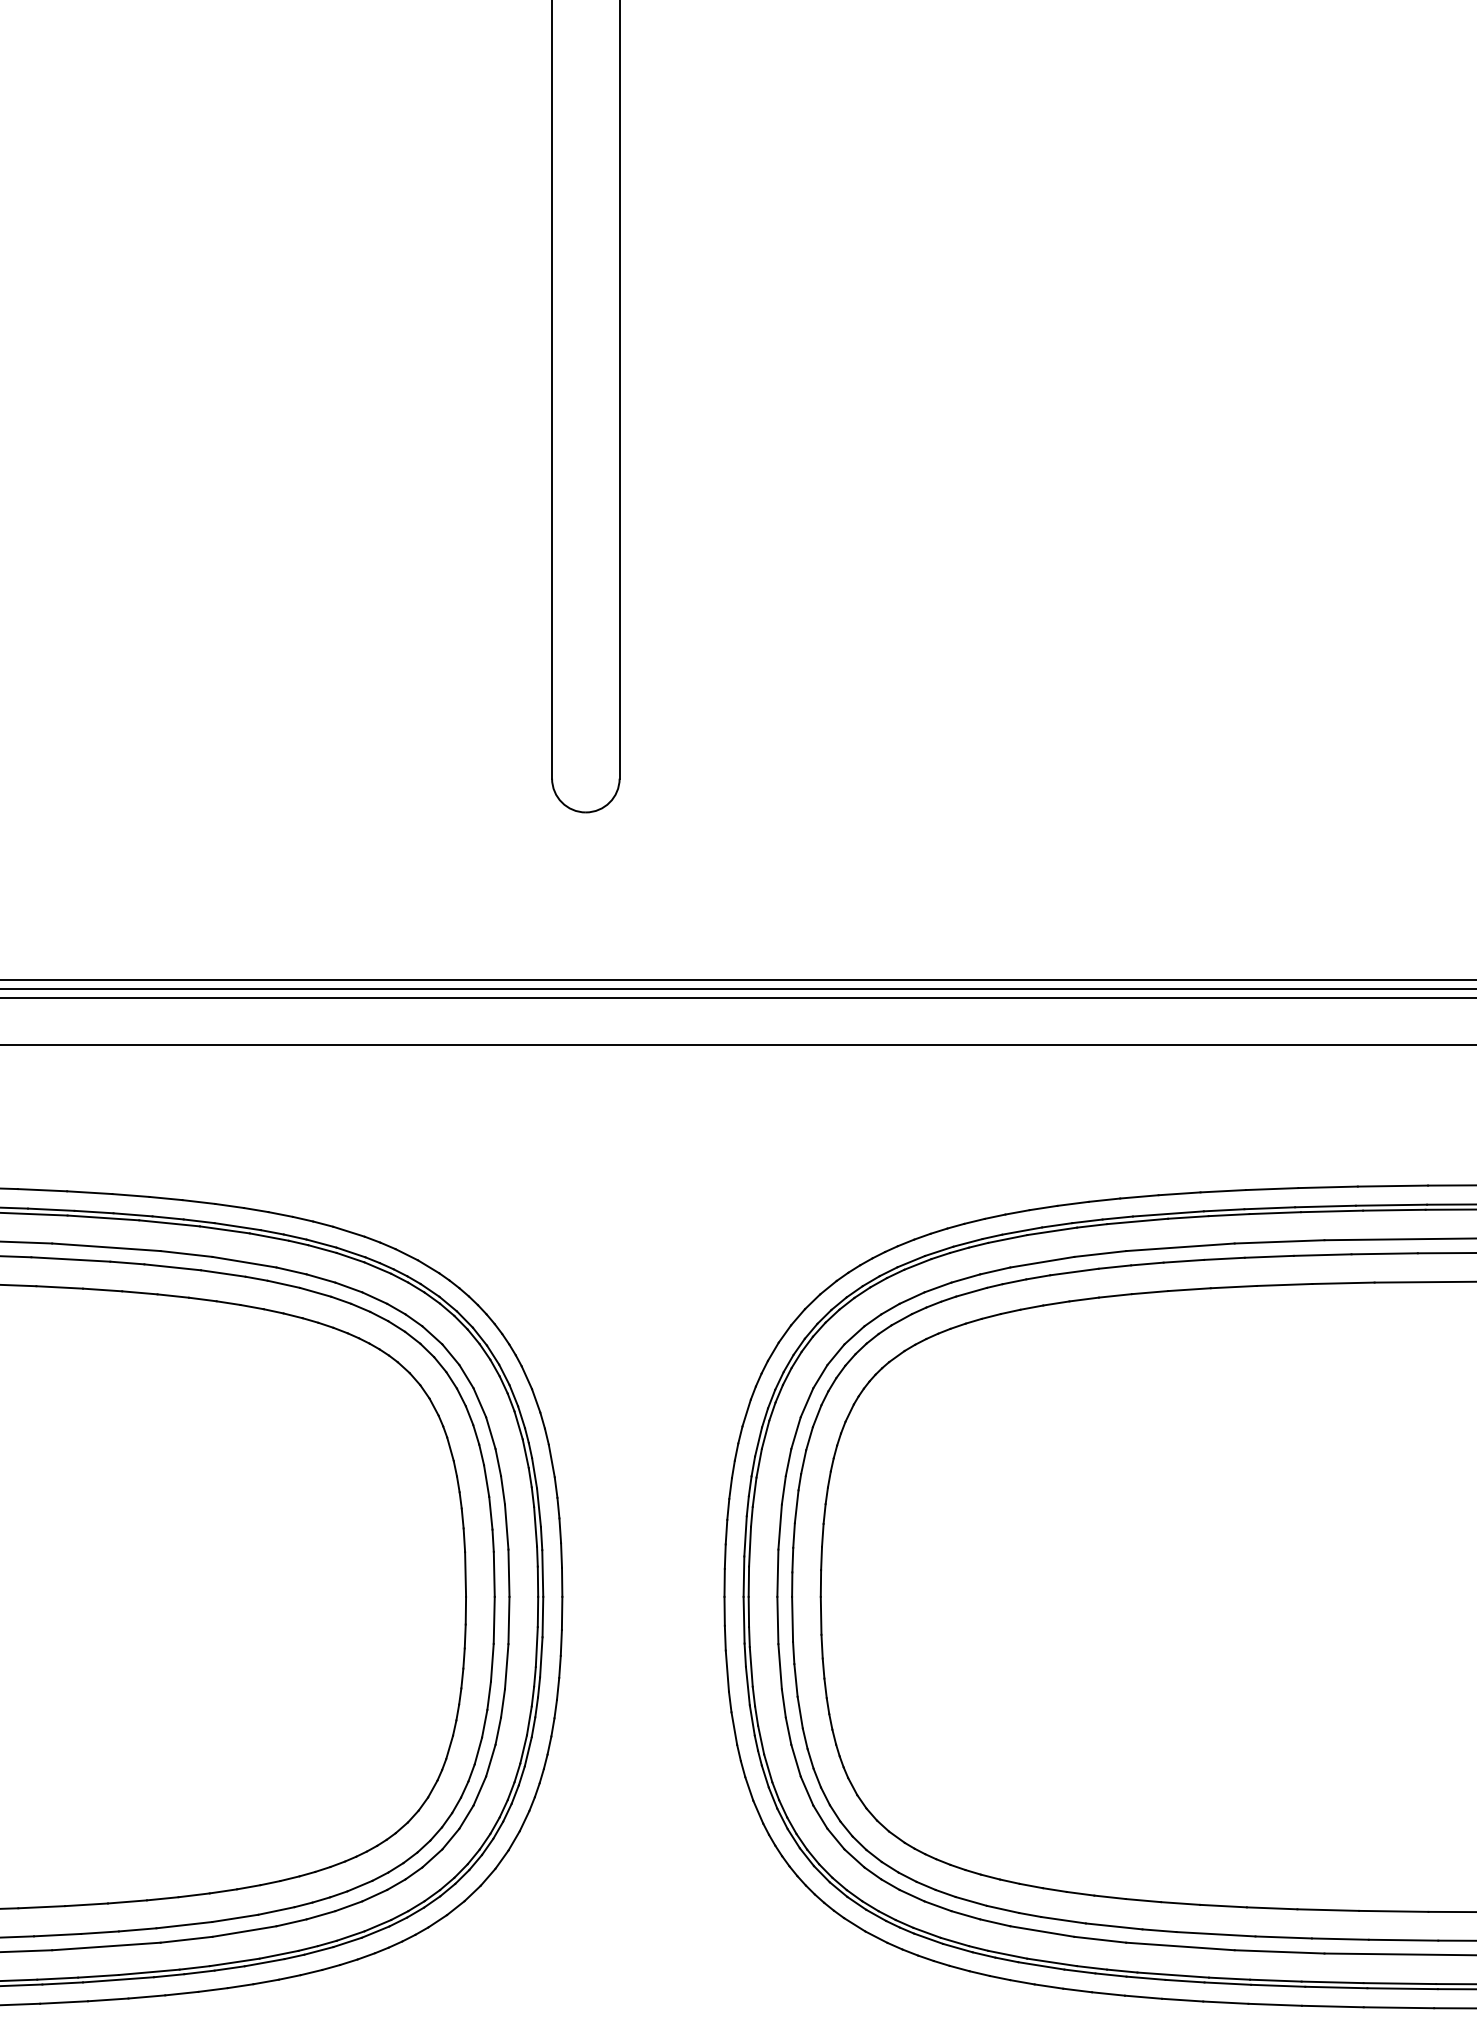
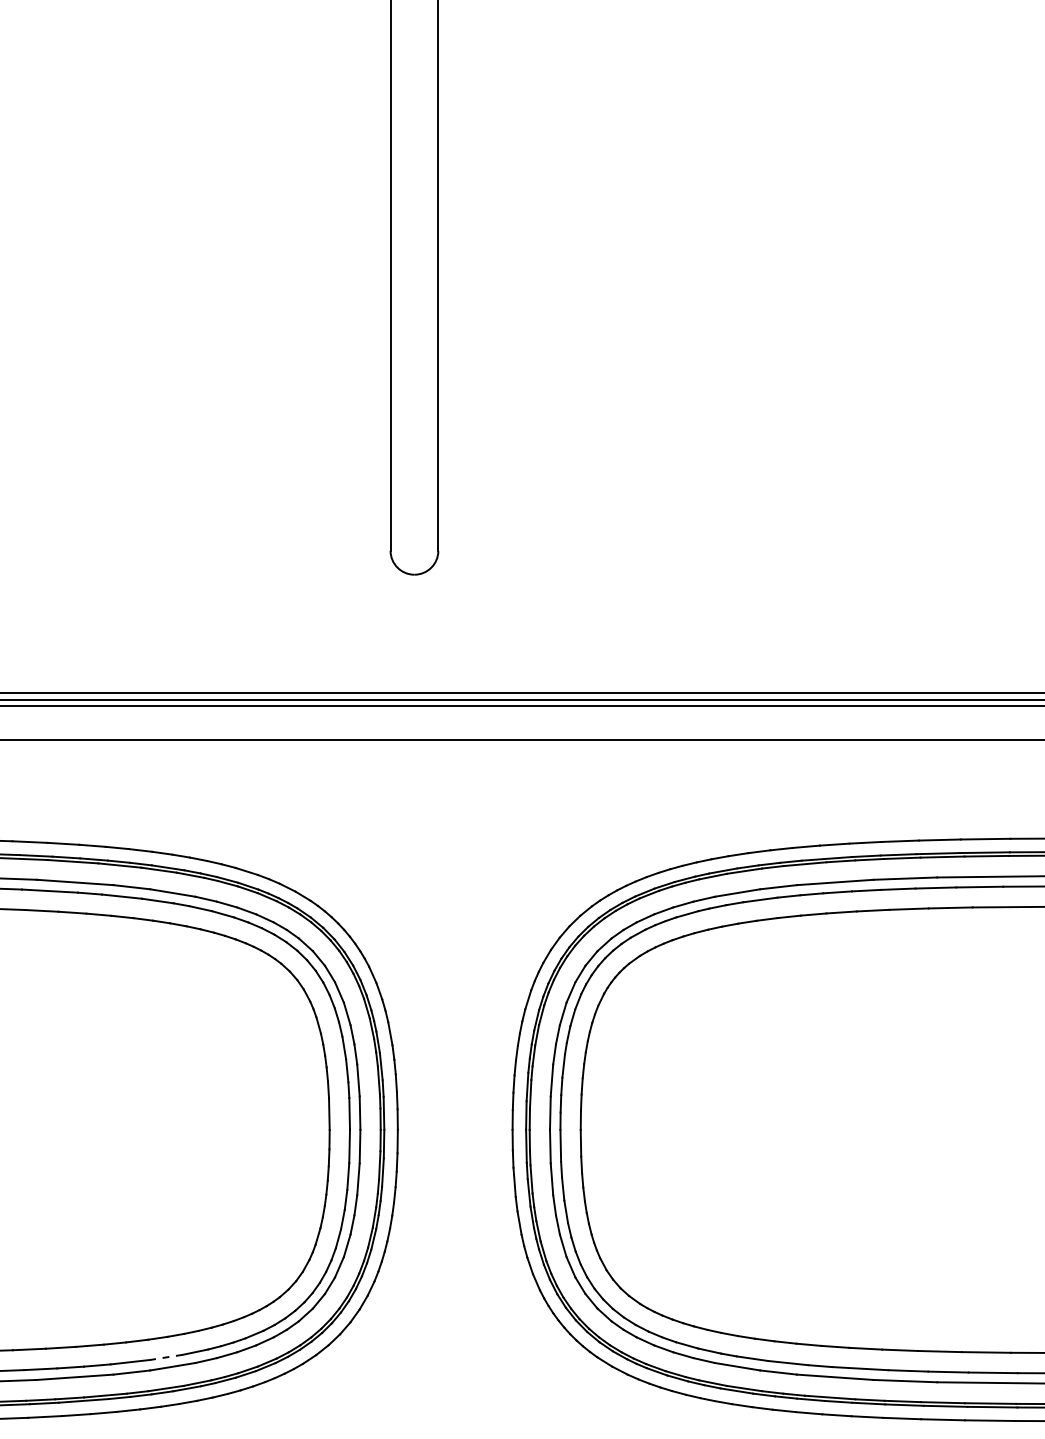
line: (234, 1918) -> (165, 1357), solid -> dashed

